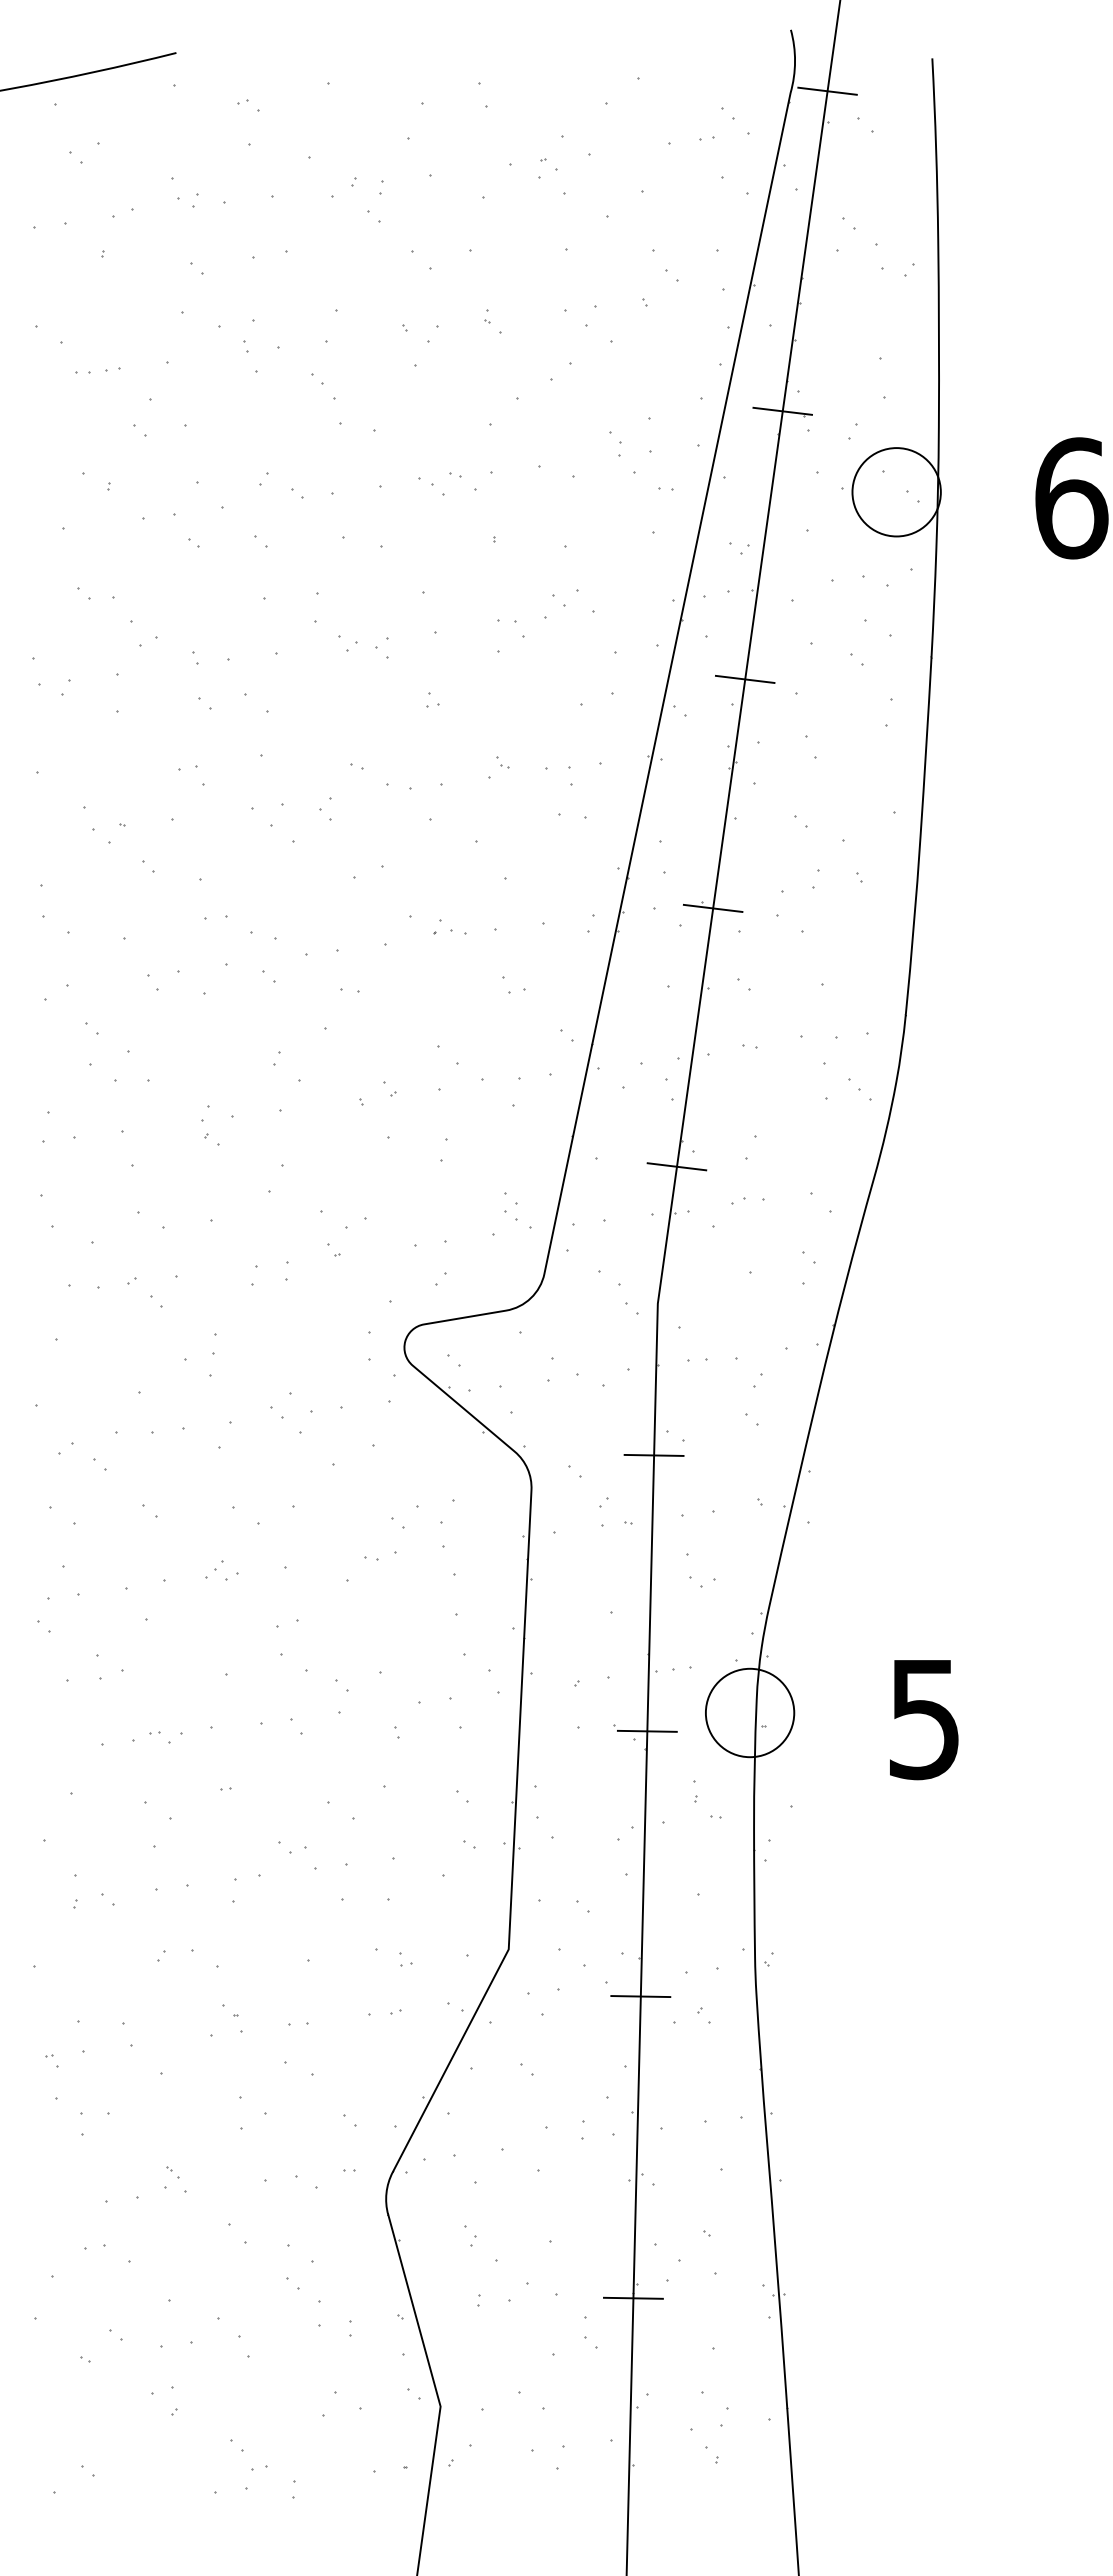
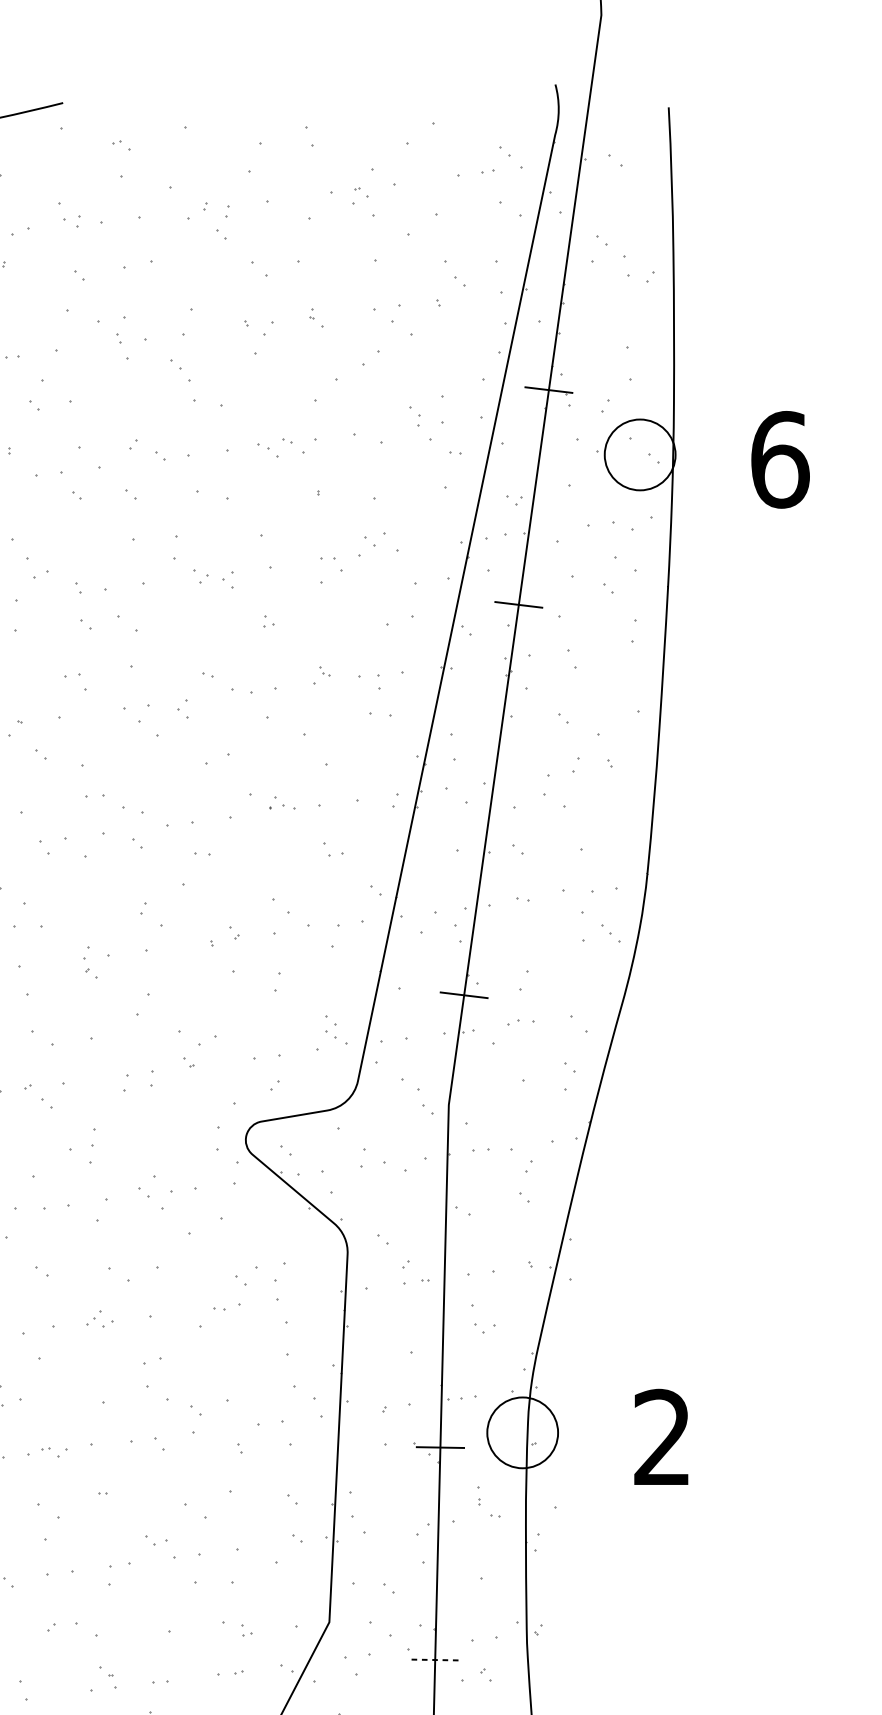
line: (827, 90) -> (584, 133), removed
line: (712, 907) -> (492, 787), removed
line: (653, 1454) -> (445, 1225), removed
text: (923, 1719) -> (661, 1438), 5 -> 2
line: (641, 1996) -> (435, 1659), solid -> dashed

